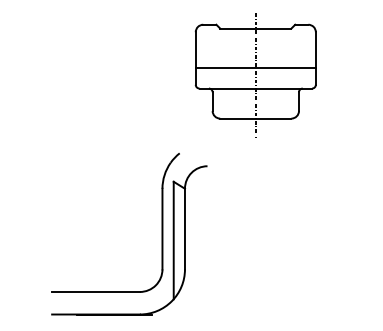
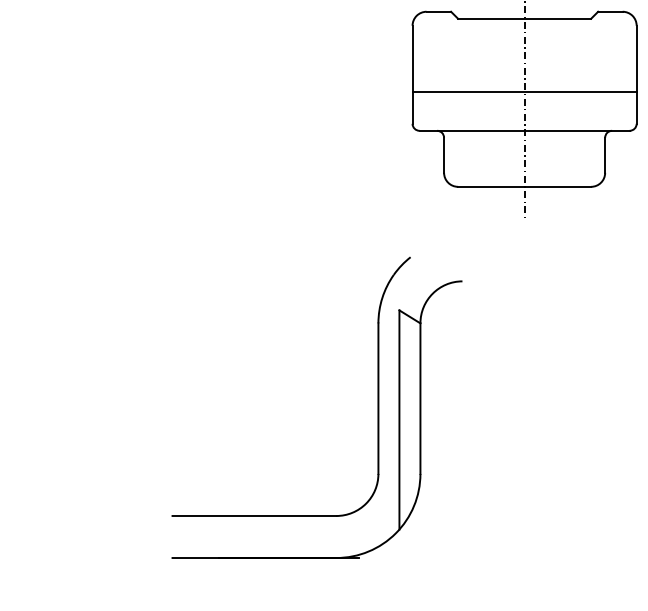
part: (161, 233) -> (376, 406), moved

